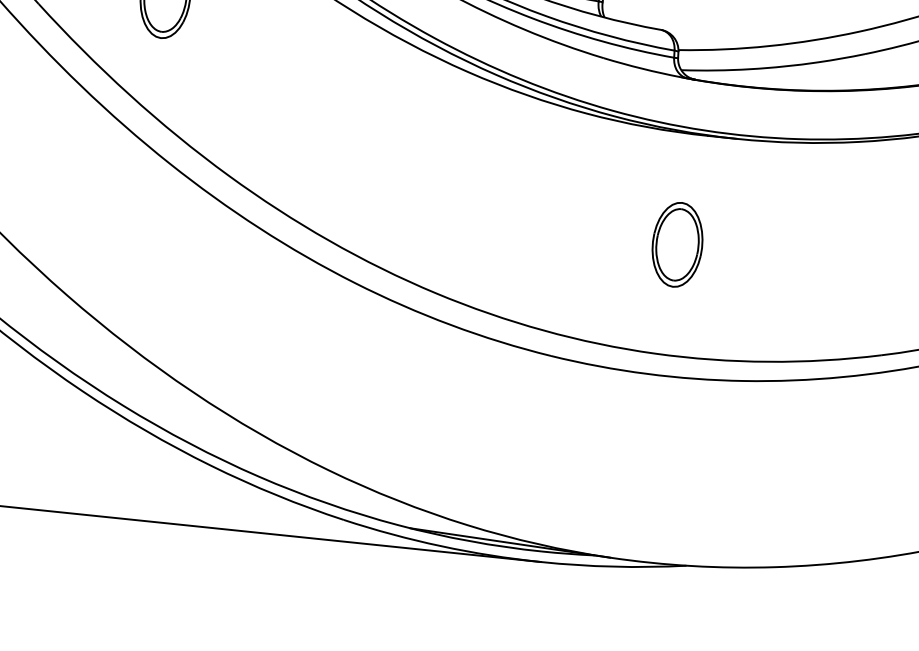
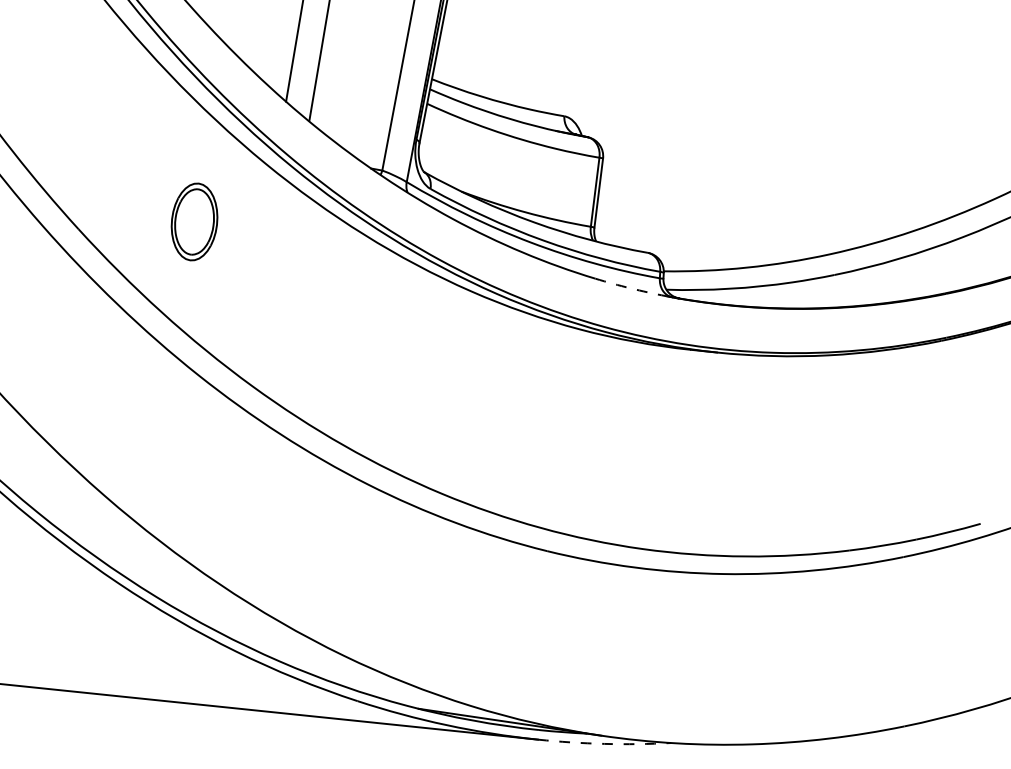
arc: (642, 68) -> (630, 288), solid -> dashed
part: (677, 244) -> (662, 449), removed
arc: (613, 566) -> (604, 743), solid -> dashed

